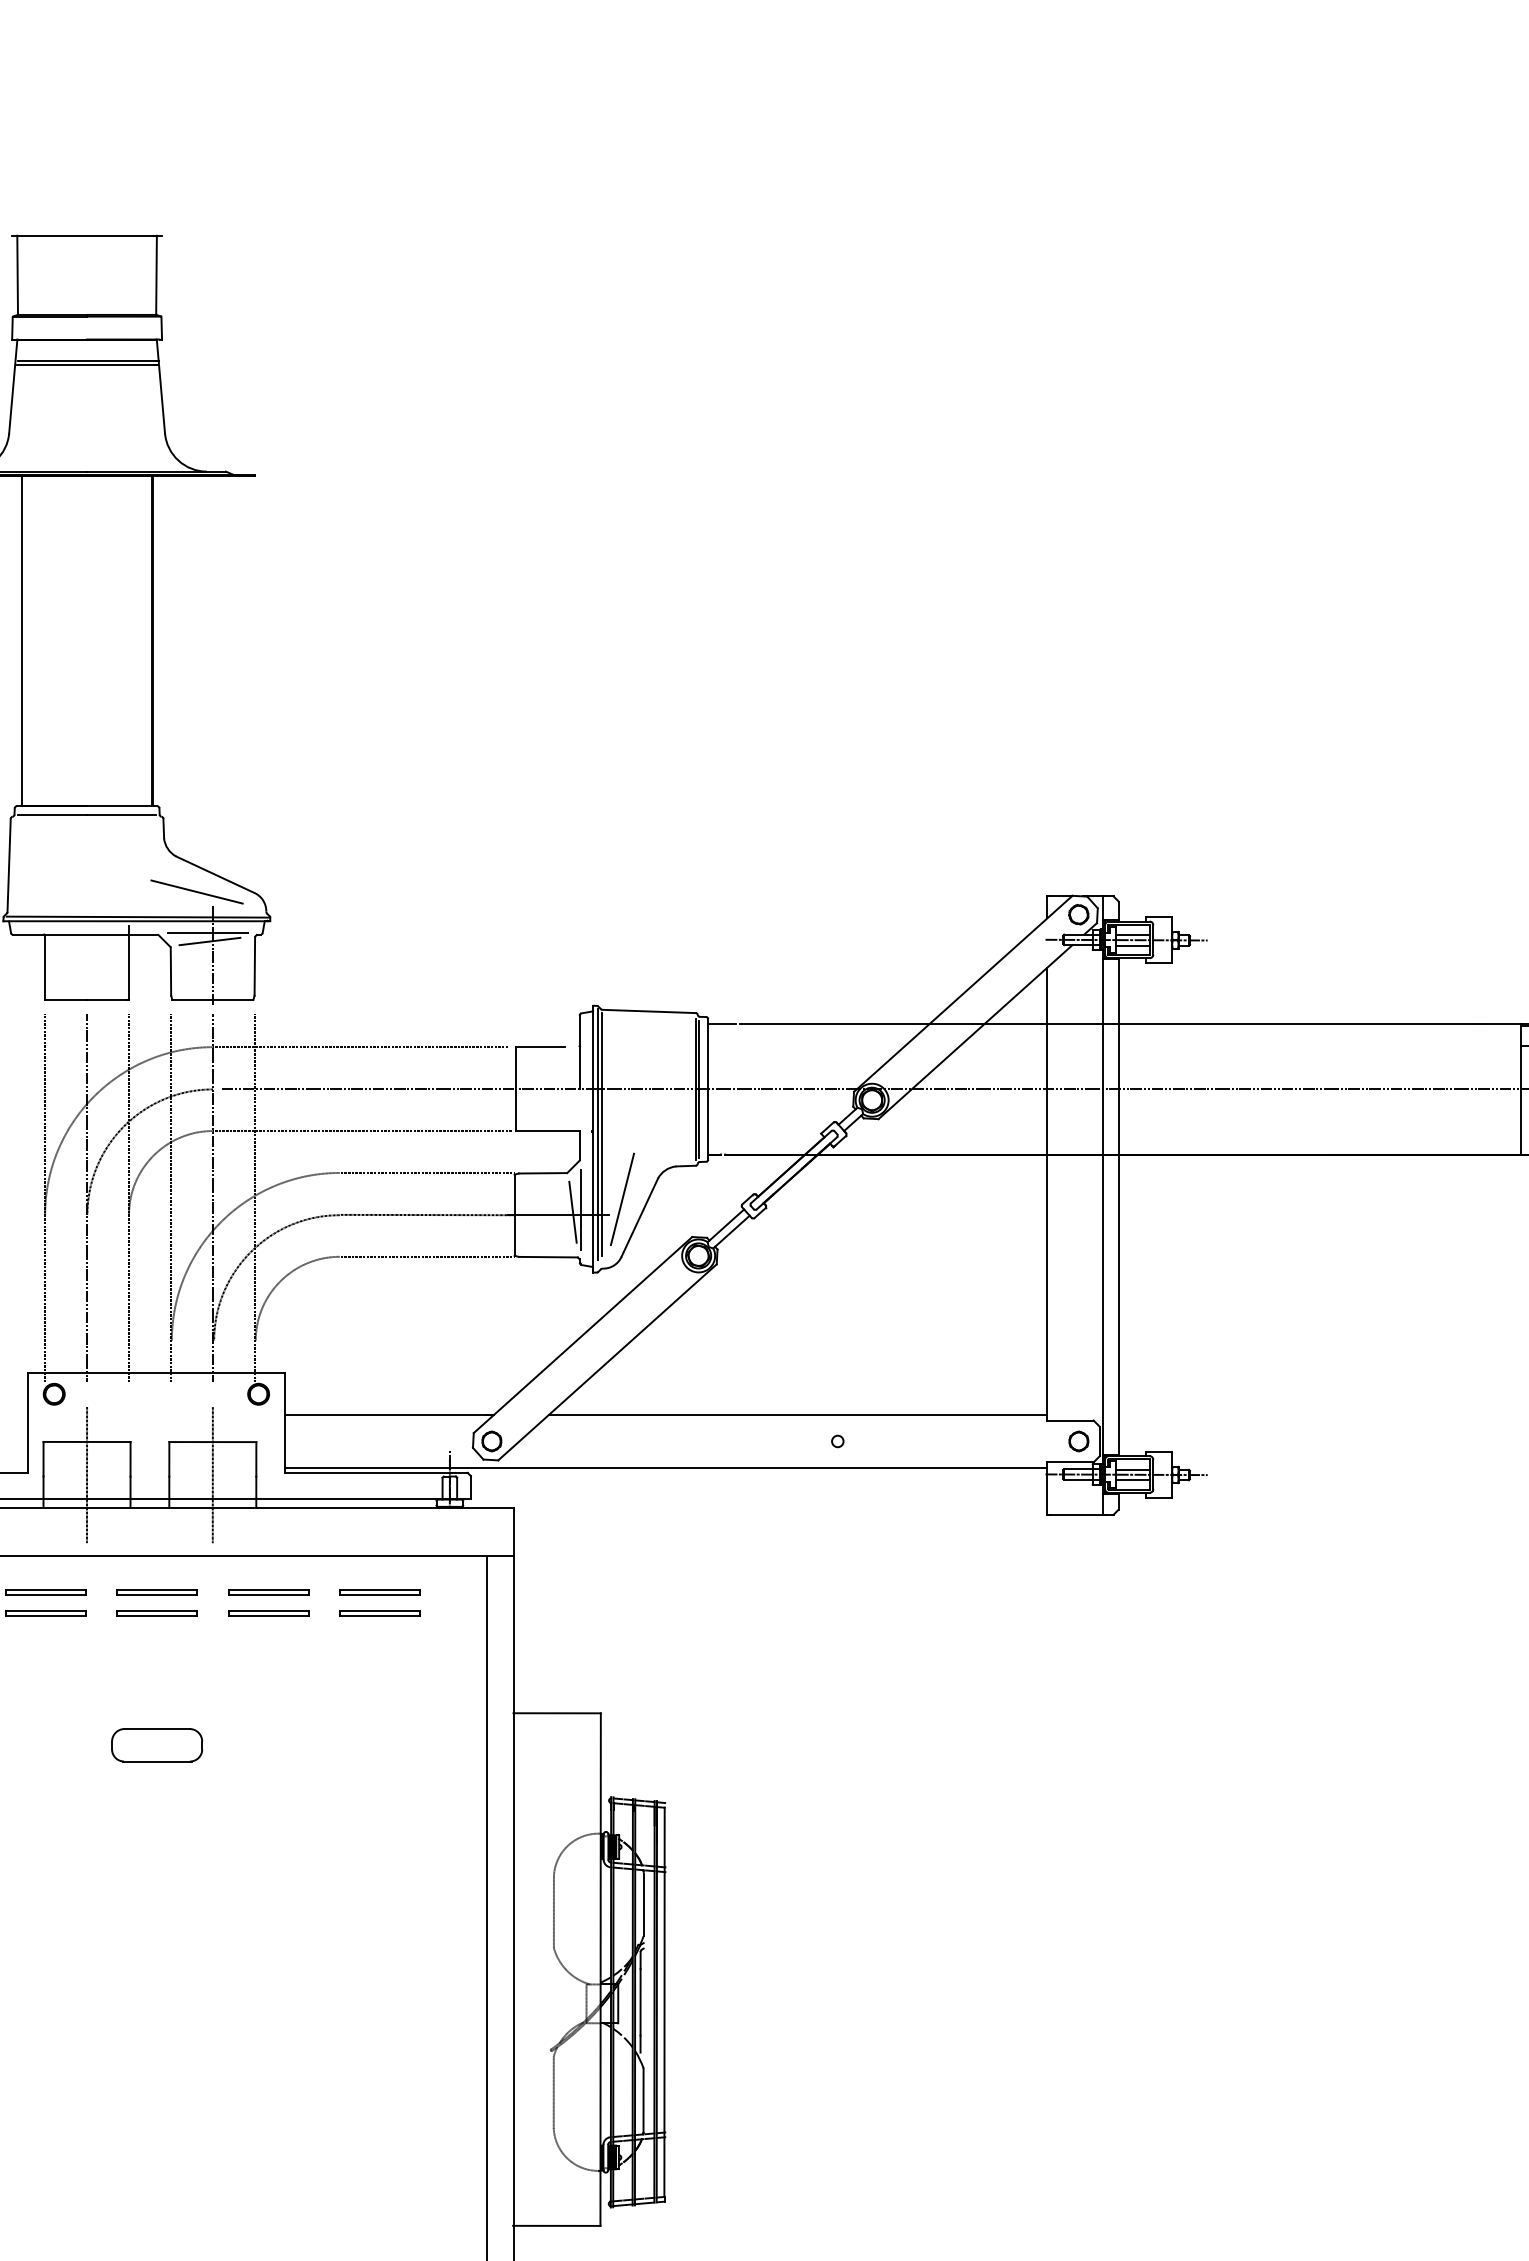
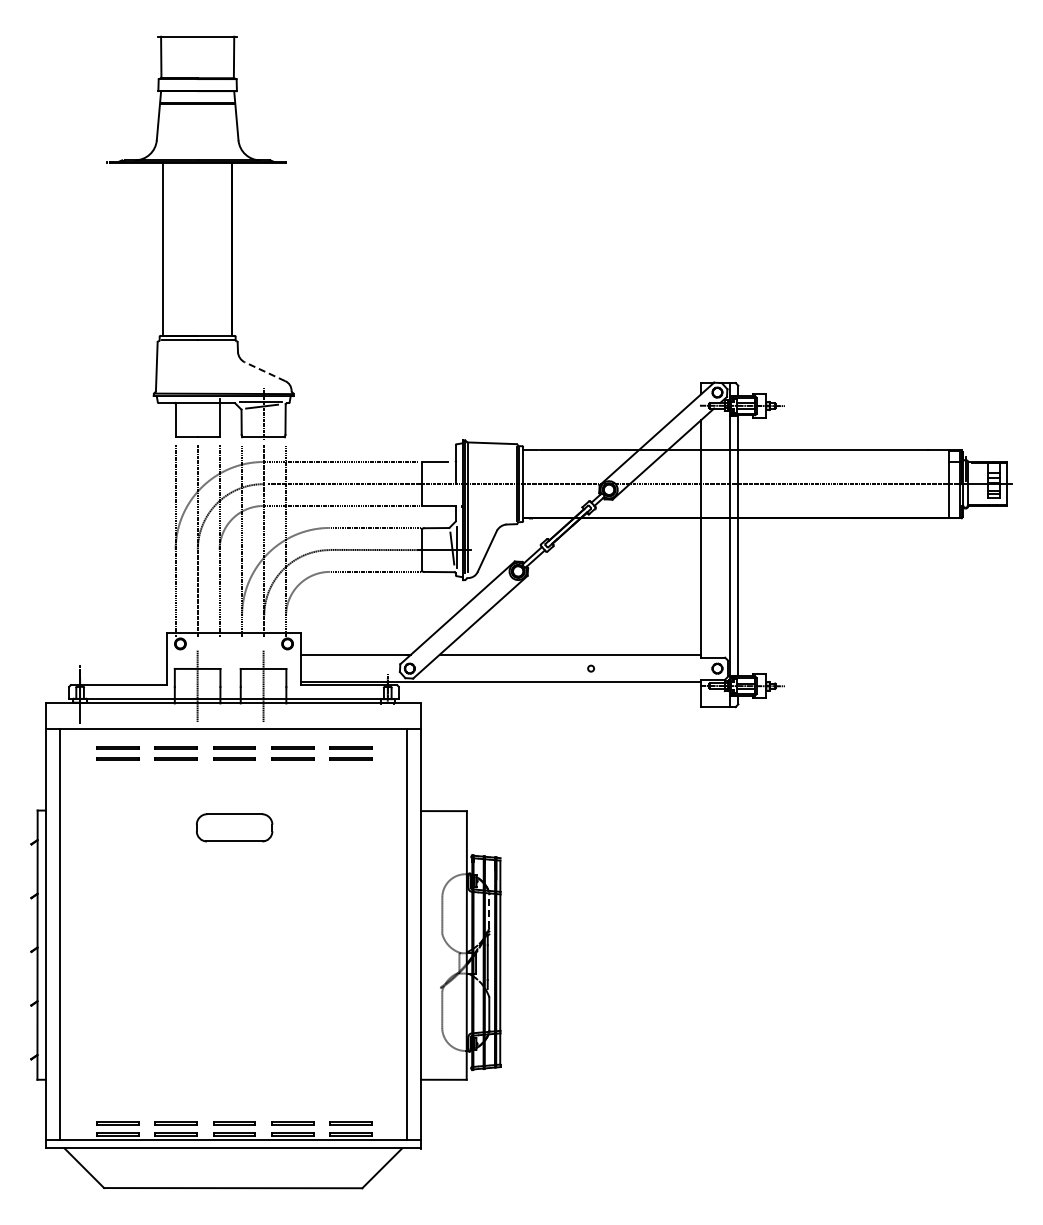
line: (214, 874) -> (264, 371), solid -> dashed
line: (197, 891) -> (255, 380), removed
line: (622, 1198) -> (478, 541), removed
part: (155, 1744) -> (233, 827), size x1.6
line: (643, 1904) -> (489, 911), solid -> dashed

